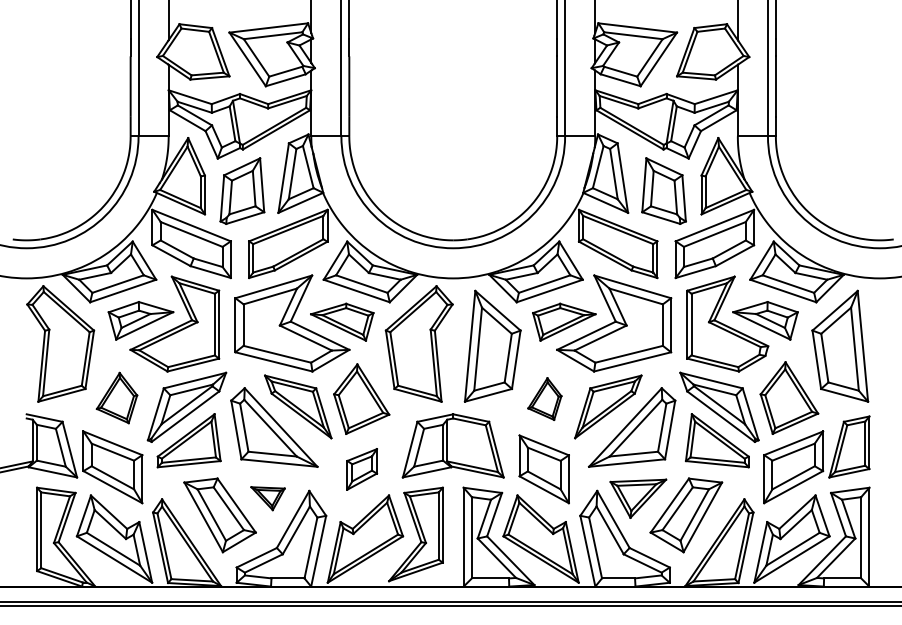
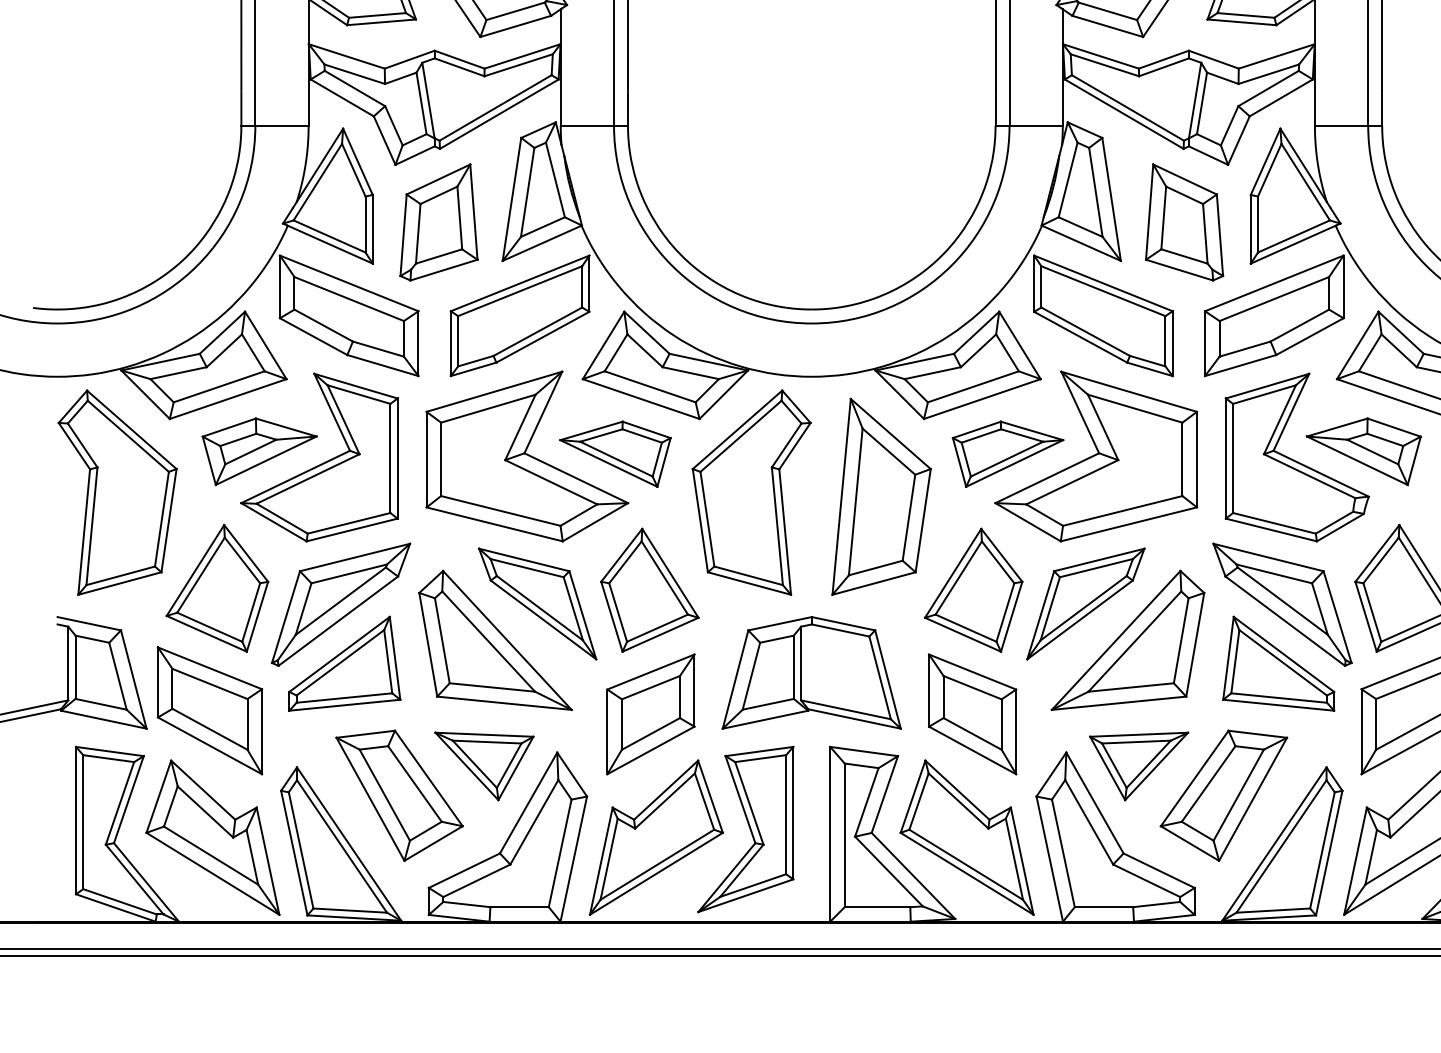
part: (116, 397) -> (216, 587), size x1.43
part: (544, 398) -> (973, 589), size x1.67
part: (361, 469) -> (649, 714), size x1.67
part: (267, 498) -> (483, 765), size x1.67

